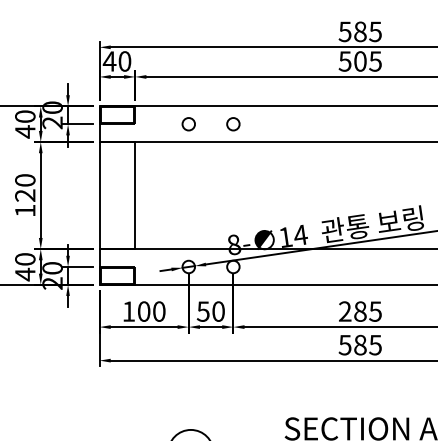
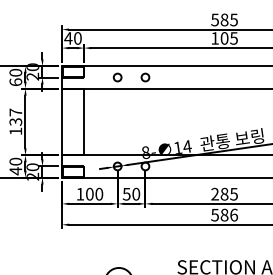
text: (344, 61) -> (214, 38), 505 -> 105
text: (24, 132) -> (15, 82), 40 -> 60
text: (24, 186) -> (15, 116), 120 -> 137
text: (376, 344) -> (234, 214), 585 -> 586

